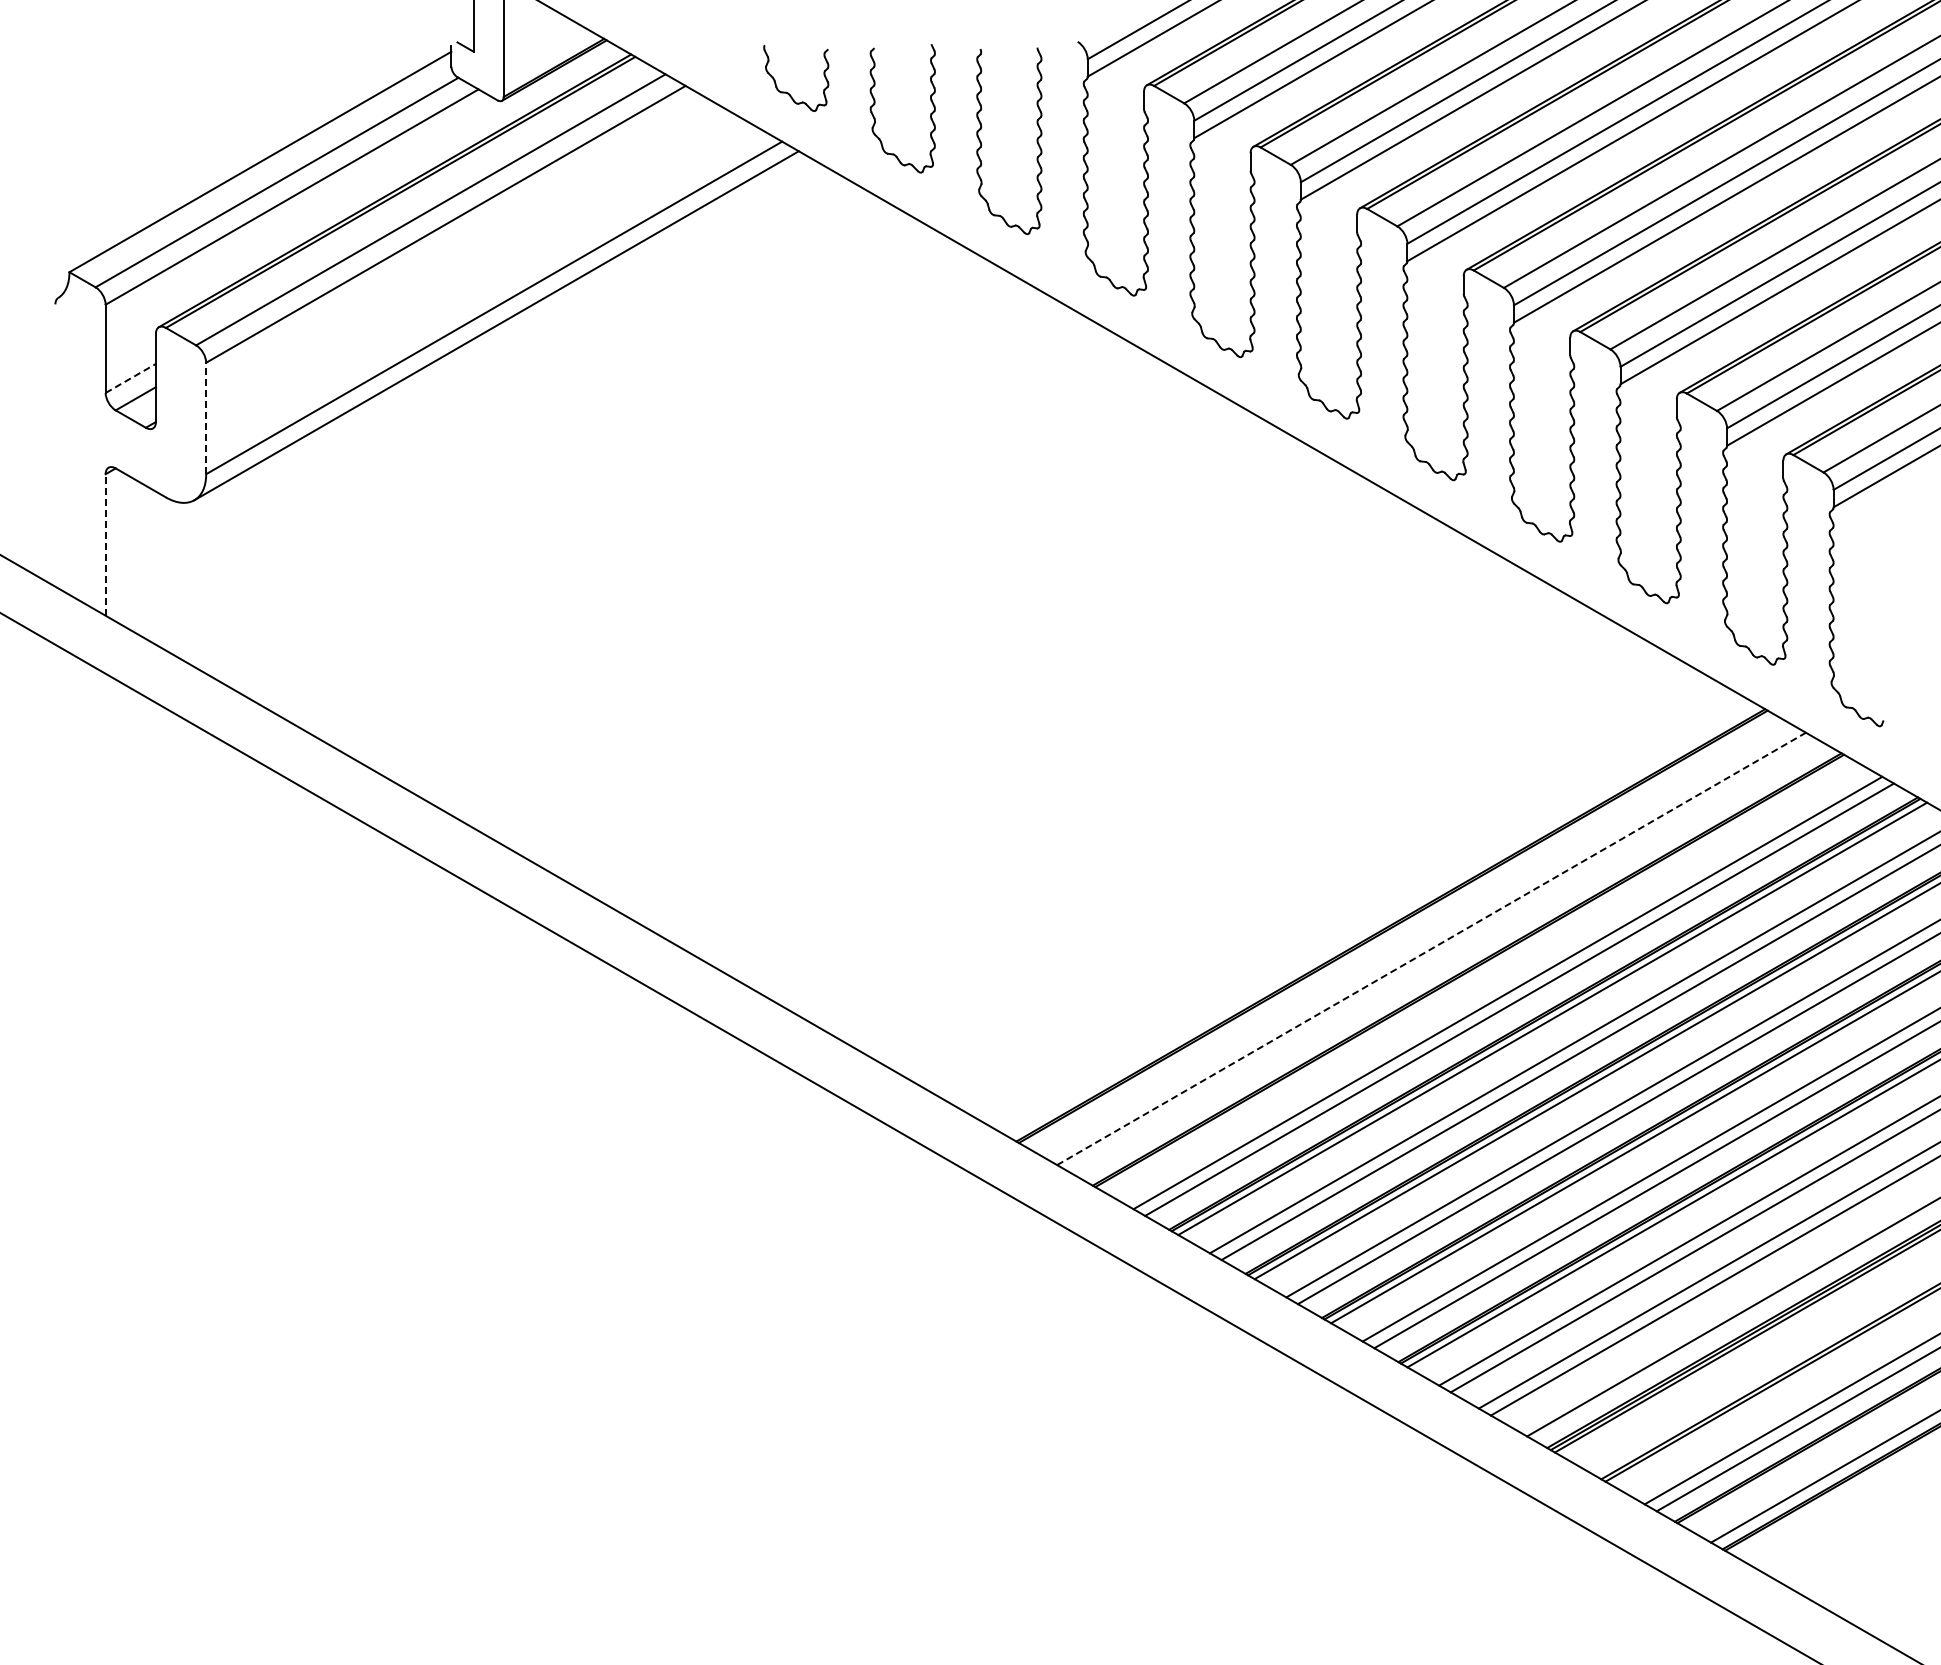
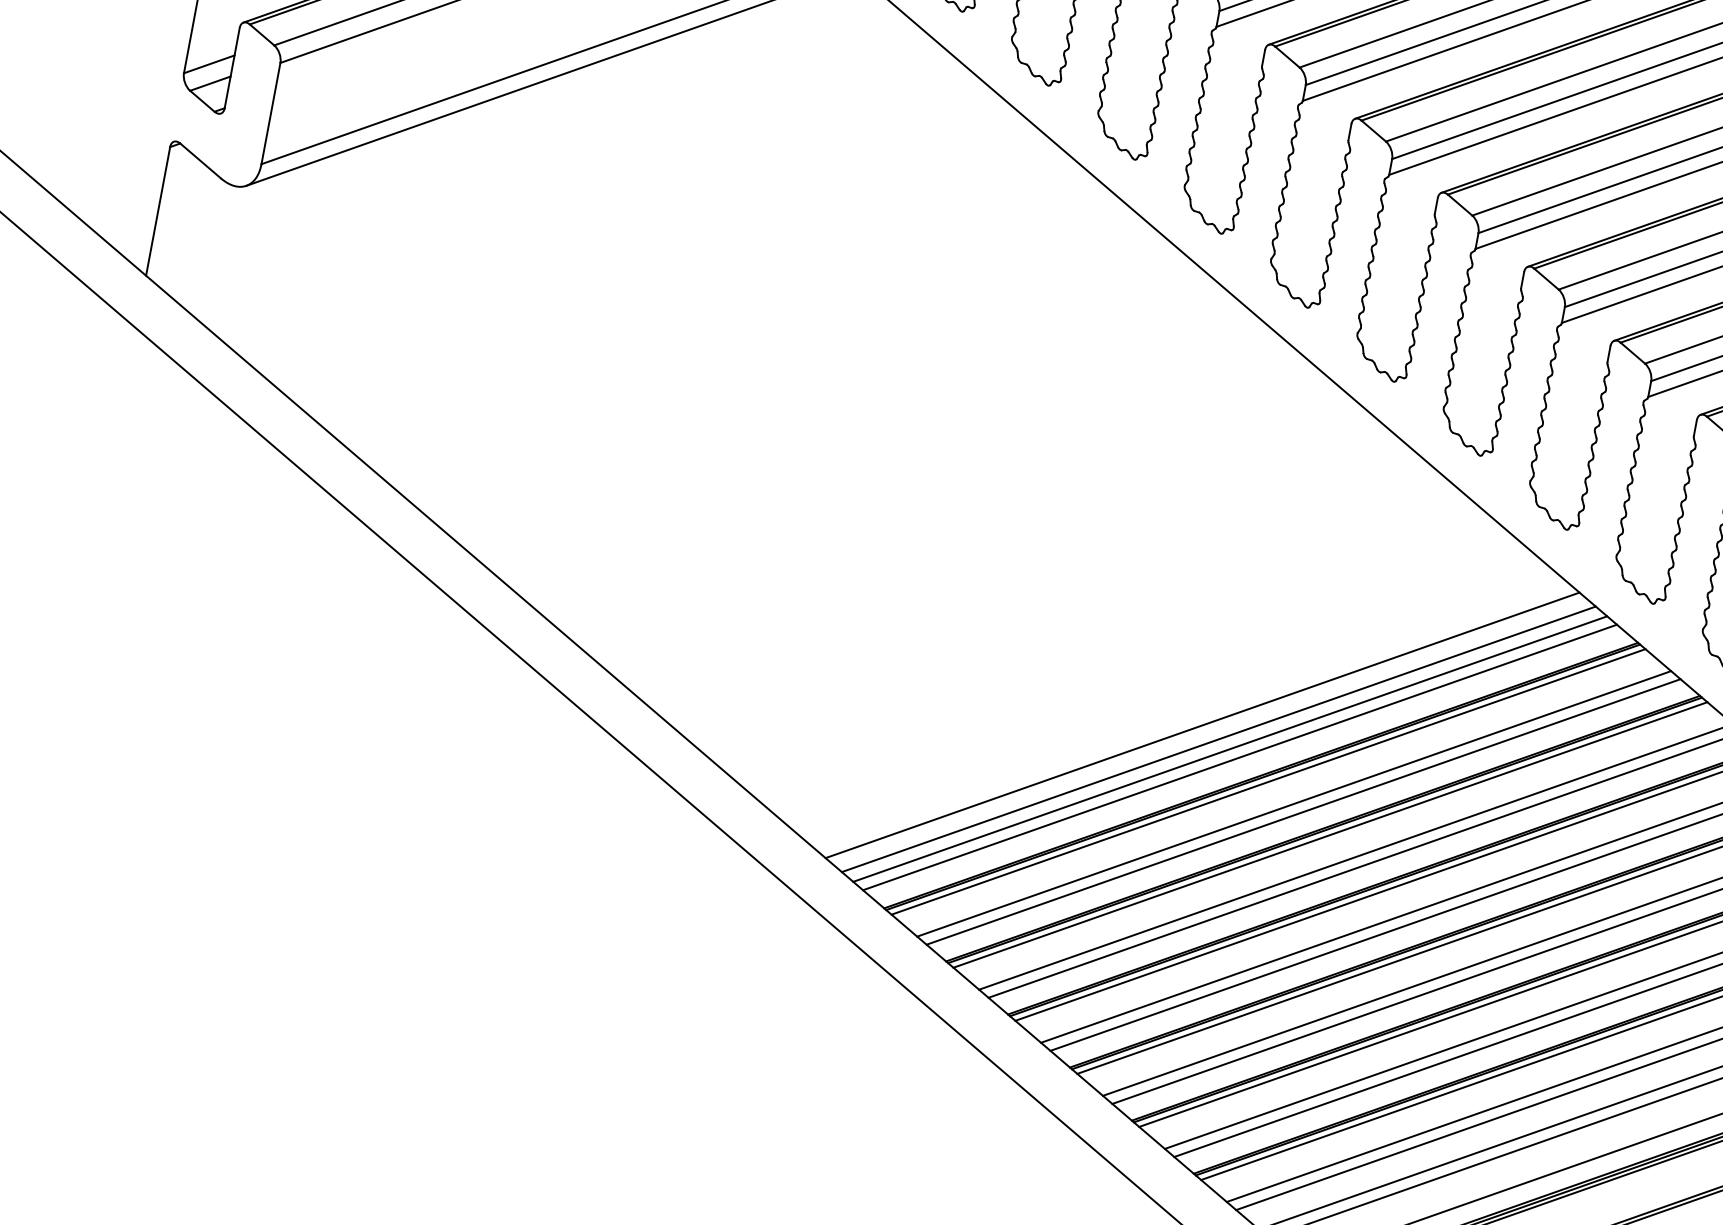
line: (131, 378) -> (209, 64), dashed -> solid
line: (206, 418) -> (271, 113), dashed -> solid
line: (105, 544) -> (158, 210), dashed -> solid
line: (1318, 883) -> (1202, 725), added
line: (1338, 895) -> (1218, 739), added
line: (1352, 903) -> (1230, 749), added
line: (1364, 910) -> (1239, 757), added
line: (1399, 930) -> (1268, 781), added
line: (1431, 948) -> (1294, 803), dashed -> solid
line: (1442, 955) -> (1303, 811), added
line: (1475, 974) -> (1329, 834), added

